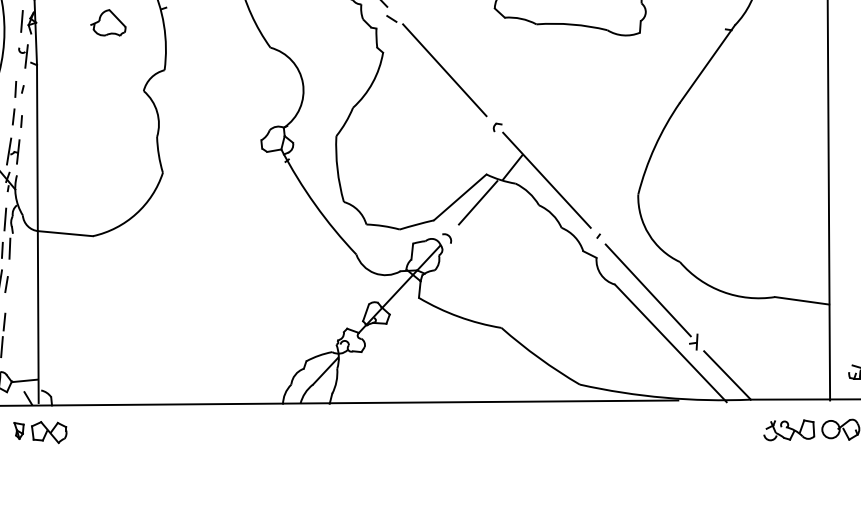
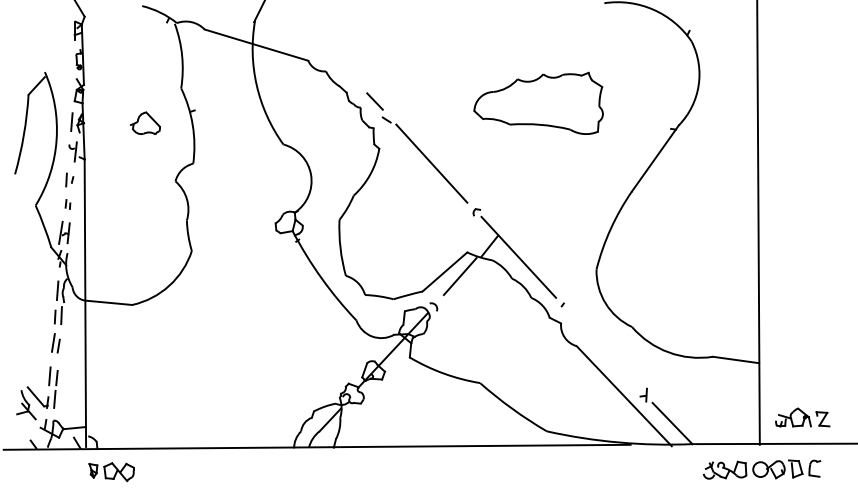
part: (16, 118) -> (67, 204), size x0.6
line: (647, 290) -> (604, 351), removed
part: (40, 431) -> (111, 471), moved

